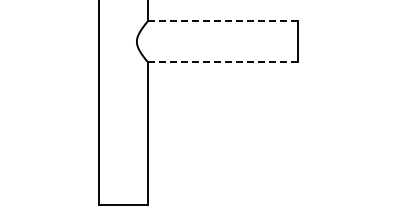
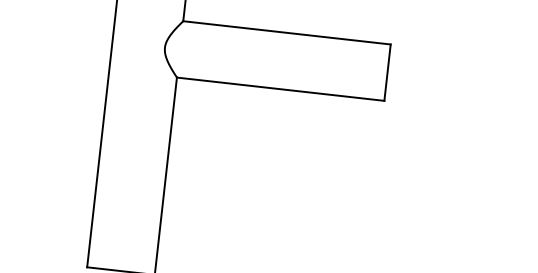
line: (223, 21) -> (287, 33), dashed -> solid
line: (223, 62) -> (281, 89), dashed -> solid

